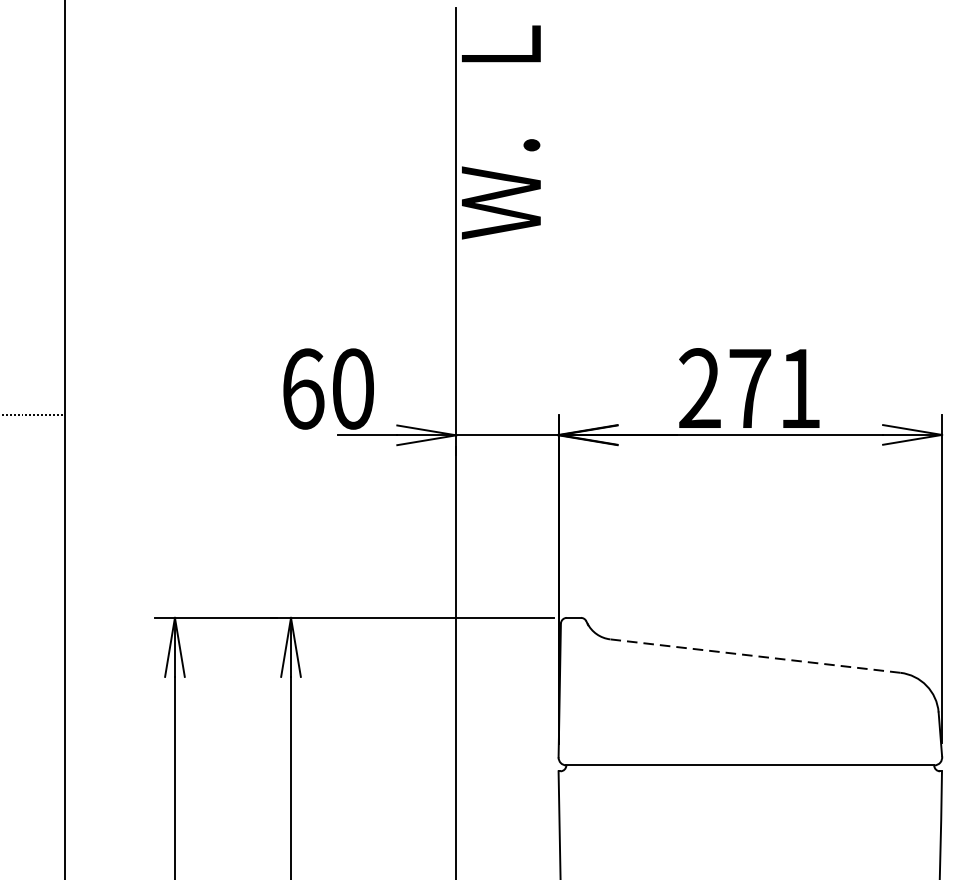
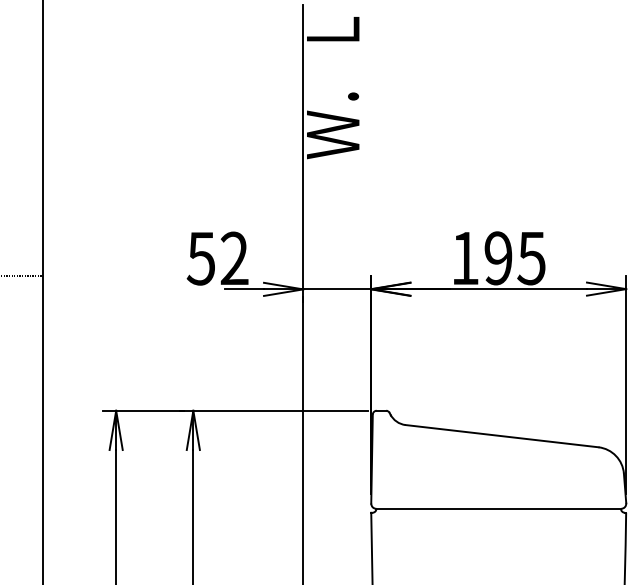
text: (327, 388) -> (217, 258), 60 -> 52
text: (749, 388) -> (498, 258), 271 -> 195
line: (754, 656) -> (501, 436), dashed -> solid

